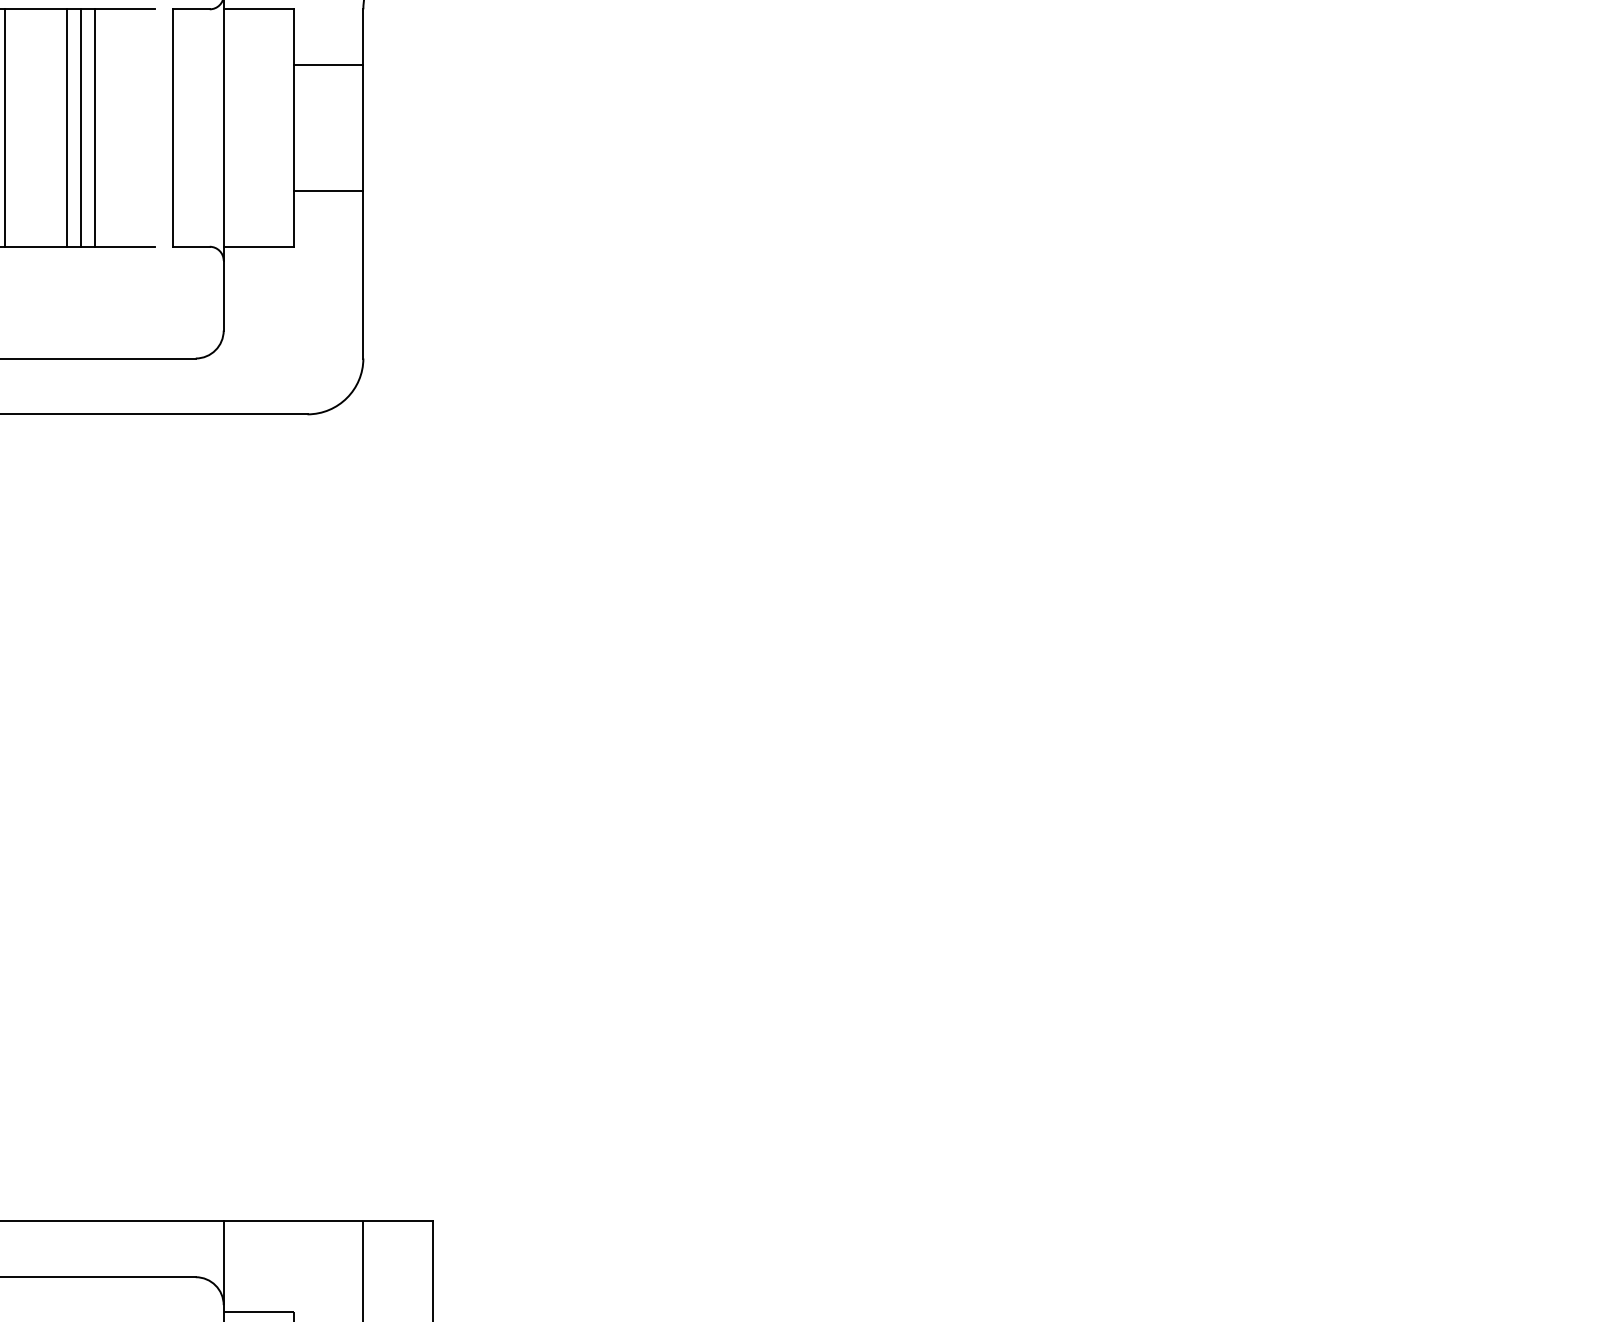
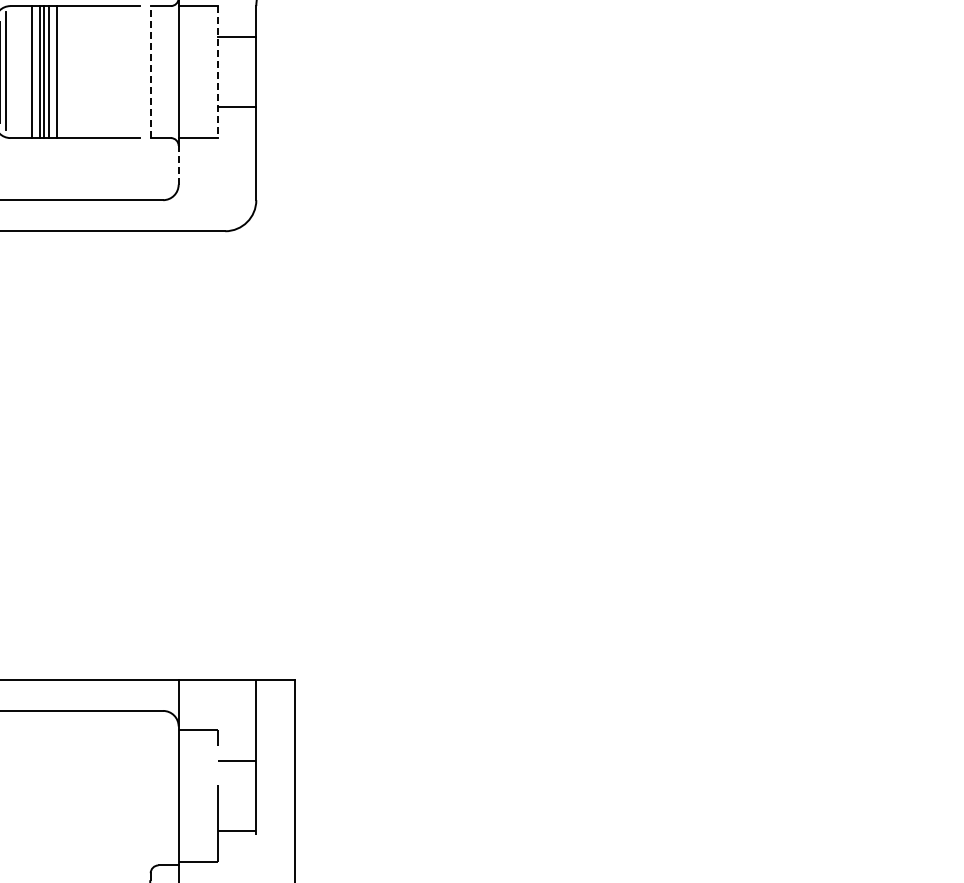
line: (66, 128) -> (91, 72), removed
line: (81, 128) -> (99, 72), removed
line: (95, 128) -> (107, 72), removed
line: (173, 128) -> (150, 72), solid -> dashed
line: (293, 128) -> (217, 72), solid -> dashed
line: (223, 294) -> (178, 164), solid -> dashed

